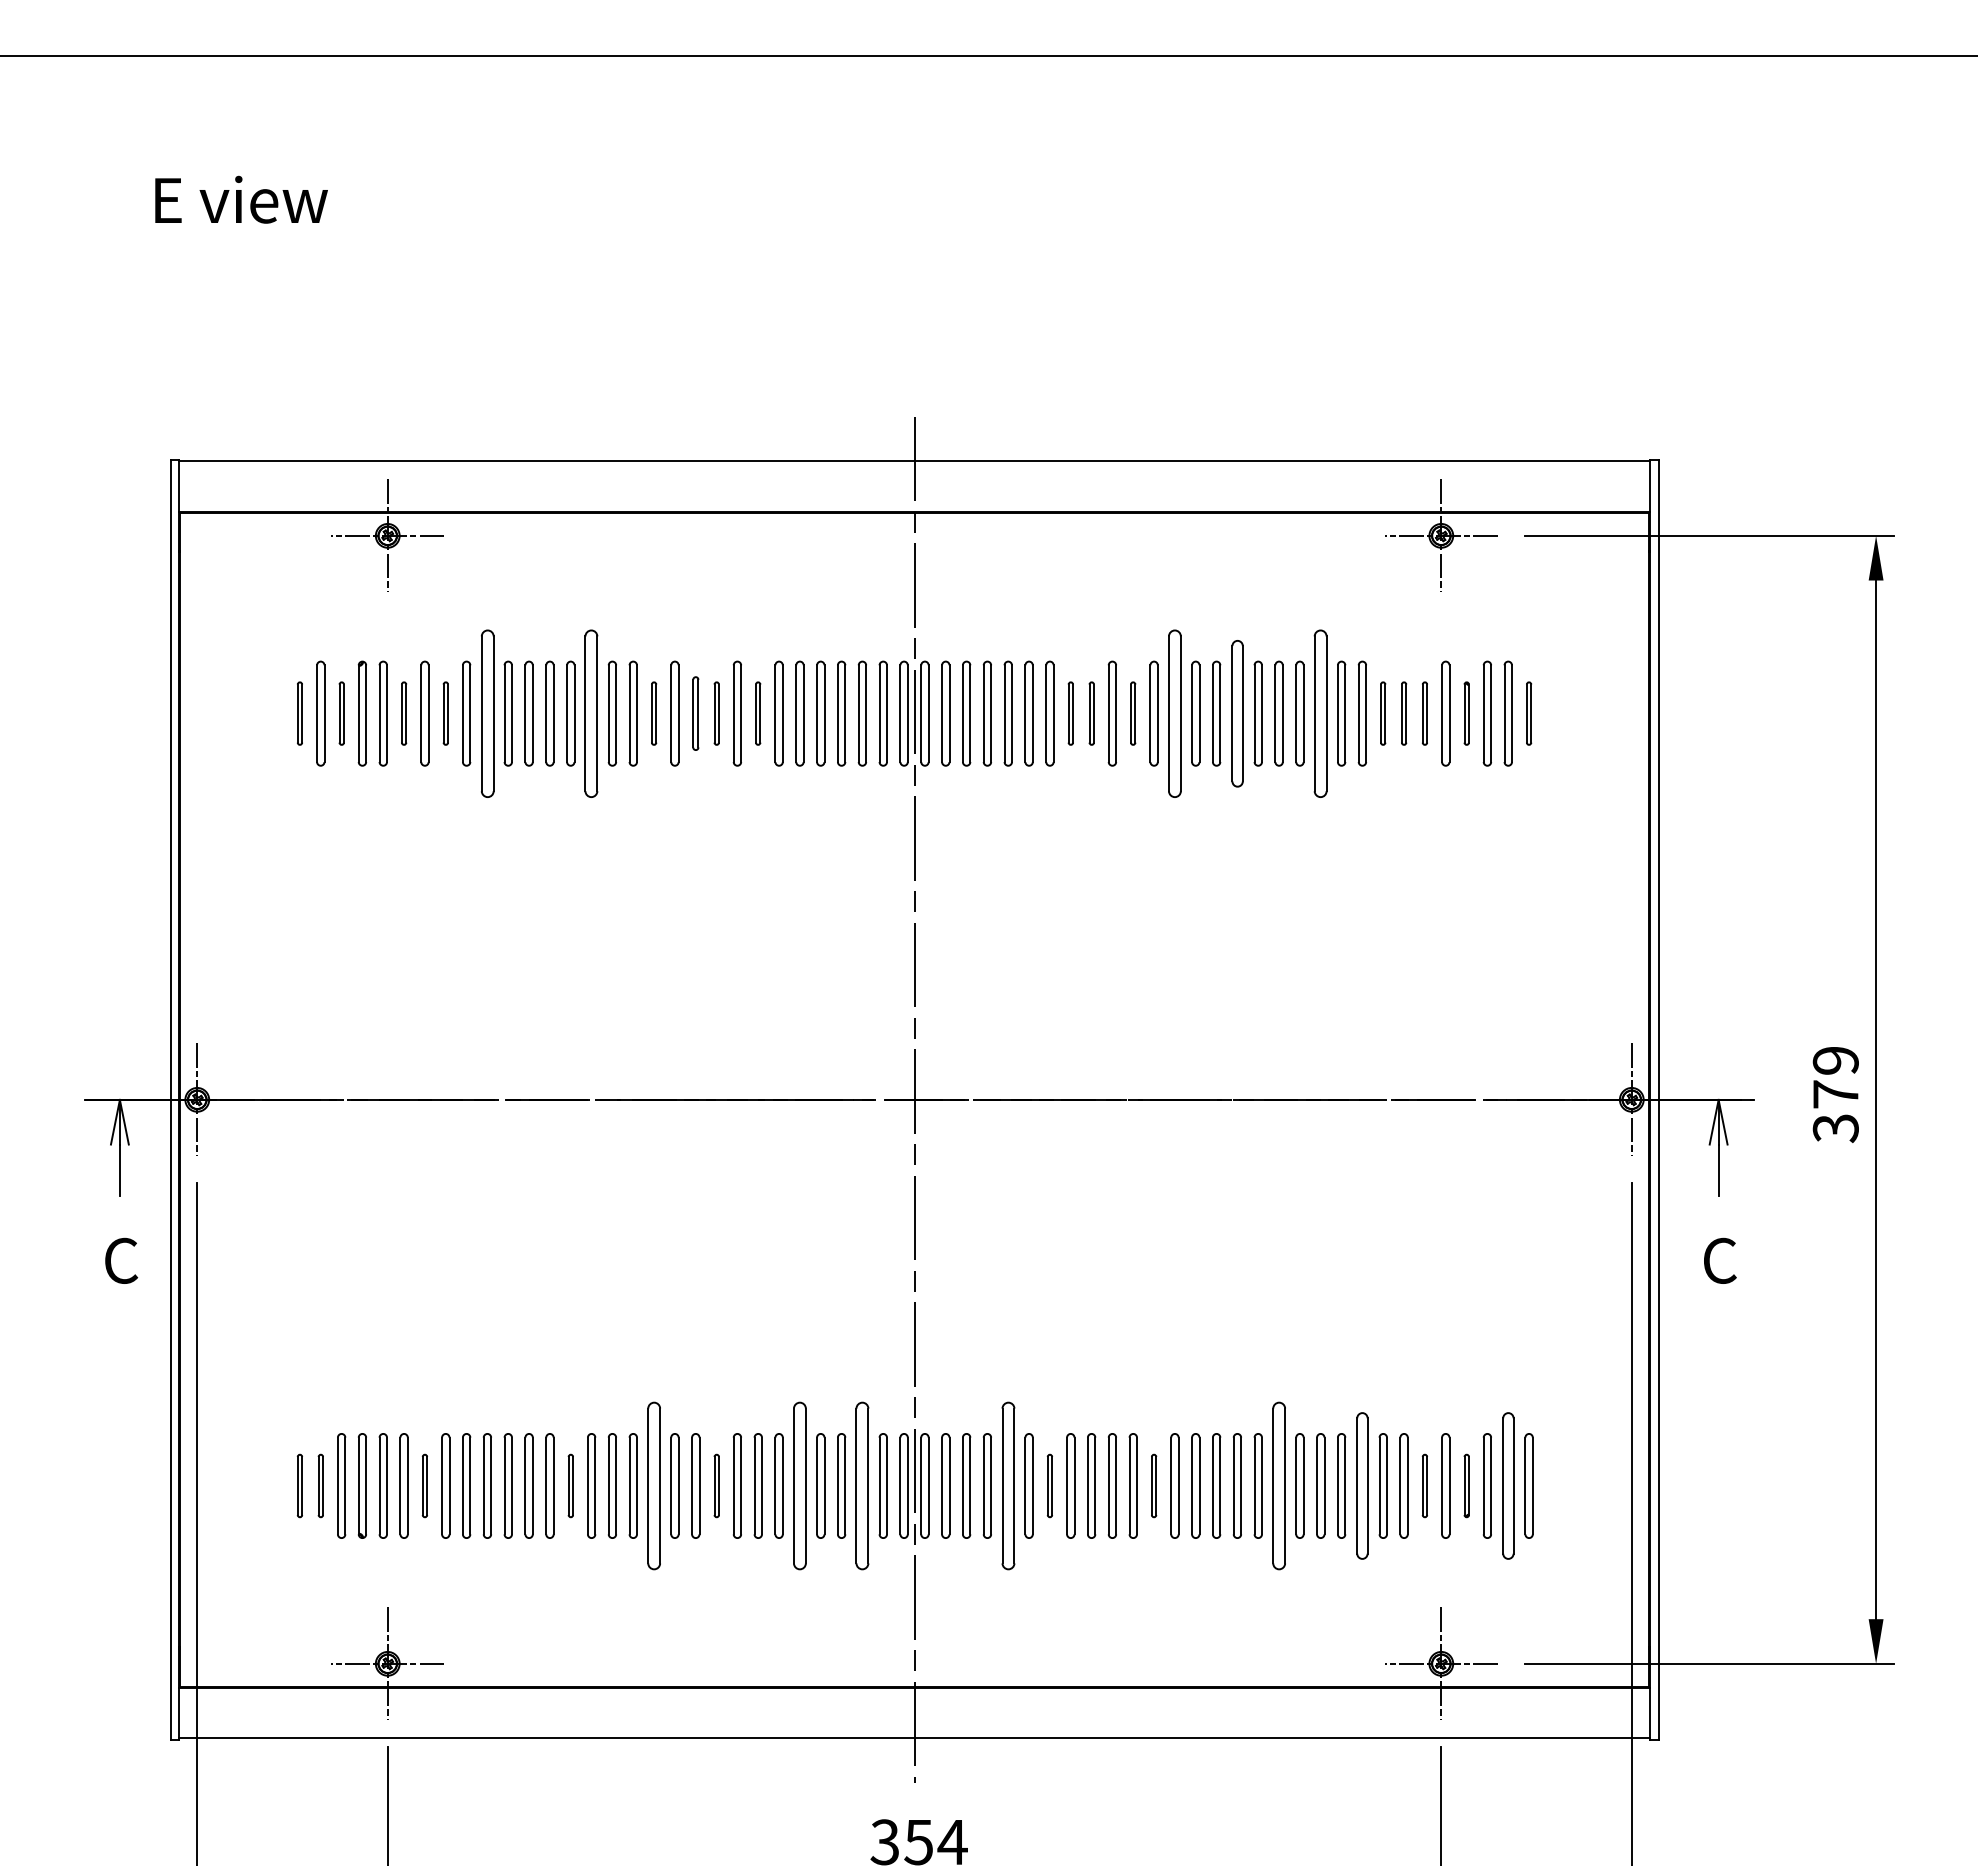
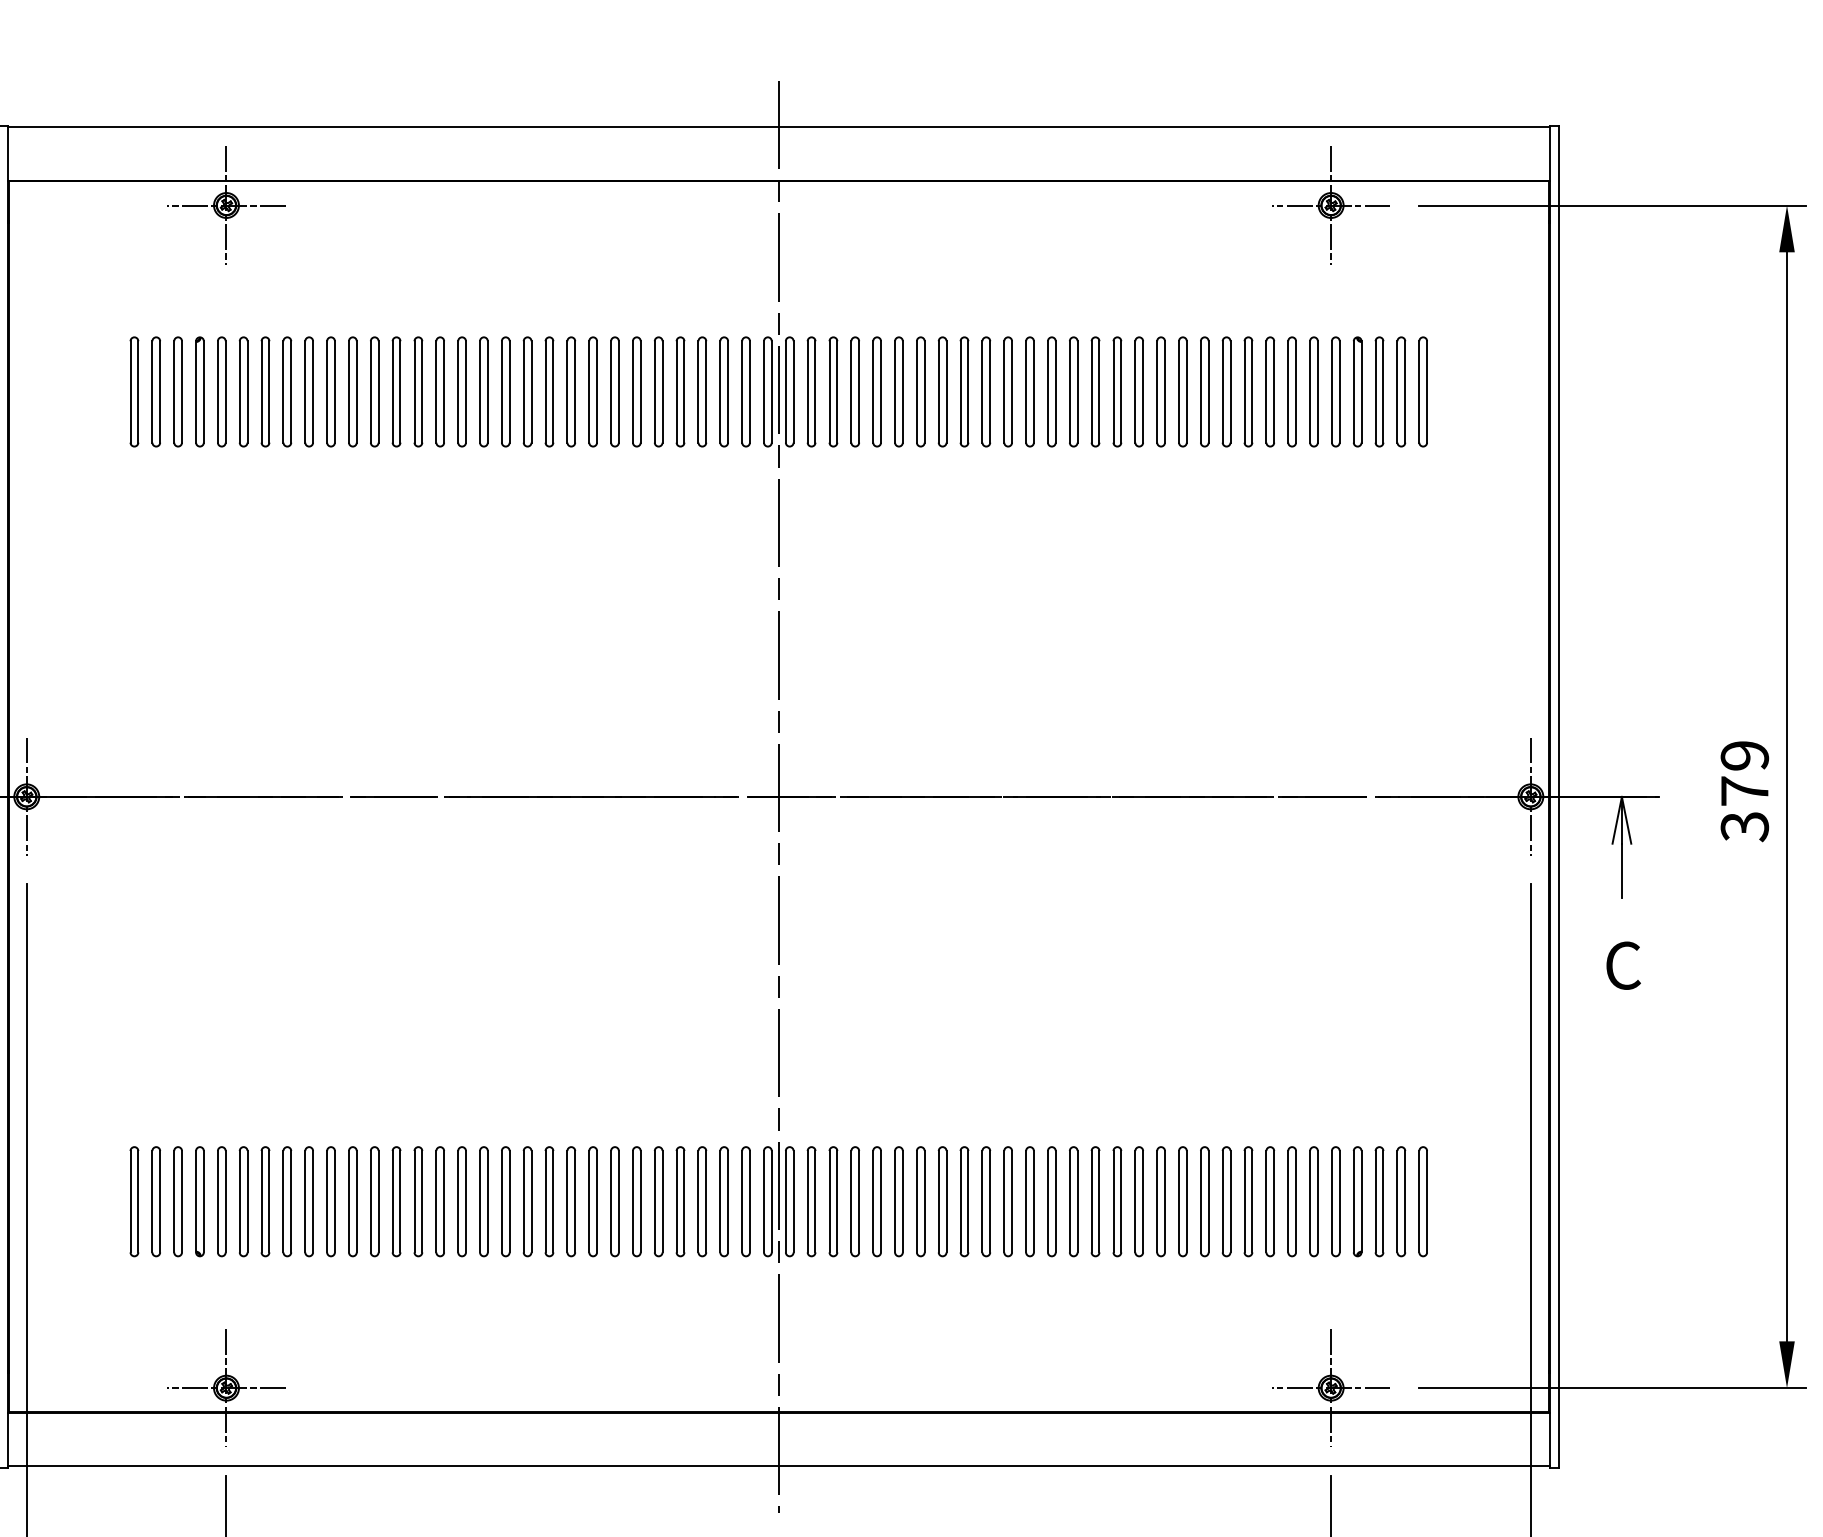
part: (299, 713) -> (133, 391), size x1.67
part: (341, 713) -> (177, 391), size x1.67
part: (403, 713) -> (242, 391), size x1.67
part: (445, 713) -> (287, 391), size x1.67
part: (486, 713) -> (330, 391), size x0.62
part: (591, 713) -> (440, 391), size x0.62
part: (653, 713) -> (505, 391), size x1.67
part: (695, 713) -> (549, 391), size x1.43
part: (716, 713) -> (571, 391), size x1.67
part: (757, 713) -> (614, 391), size x1.67
part: (1070, 713) -> (942, 391), size x1.67
part: (1091, 713) -> (964, 391), size x1.67
part: (1132, 713) -> (1007, 391), size x1.67
part: (1174, 713) -> (1051, 391), size x0.62
part: (1236, 713) -> (1116, 391), size x0.71
part: (1320, 713) -> (1204, 391), size x0.62
part: (1382, 713) -> (1269, 391), size x1.67
part: (1403, 713) -> (1291, 391), size x1.67
part: (1424, 713) -> (1313, 391), size x1.67
part: (1466, 713) -> (1357, 391), size x1.67
part: (1528, 713) -> (1422, 391), size x1.67
part: (299, 1485) -> (133, 1201), size x1.67
part: (320, 1485) -> (155, 1201), size x1.67
part: (424, 1485) -> (265, 1201), size x1.67
part: (570, 1485) -> (418, 1201), size x1.67
part: (653, 1485) -> (505, 1201), size x0.62
part: (716, 1485) -> (571, 1201), size x1.67
part: (799, 1485) -> (658, 1201), size x0.62
part: (862, 1485) -> (724, 1201), size x0.62
part: (1007, 1485) -> (876, 1201), size x0.62
part: (1049, 1485) -> (920, 1201), size x1.67
part: (1153, 1485) -> (1029, 1201), size x1.67
part: (1278, 1485) -> (1160, 1201), size x0.62
part: (1362, 1485) -> (1248, 1201), size x0.71
part: (1424, 1485) -> (1313, 1201), size x1.67
part: (1466, 1485) -> (1357, 1201), size x1.67
part: (1507, 1485) -> (1400, 1201), size x0.71

